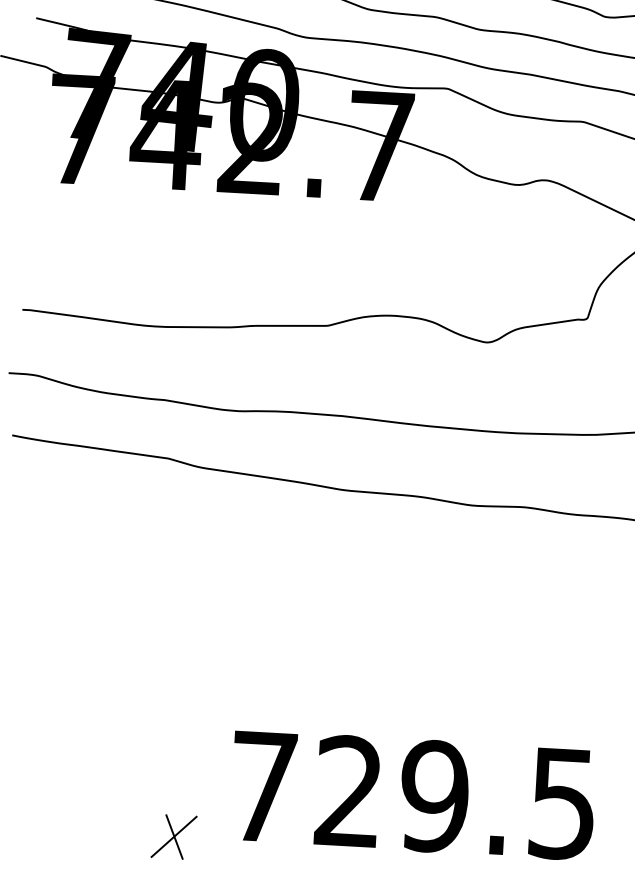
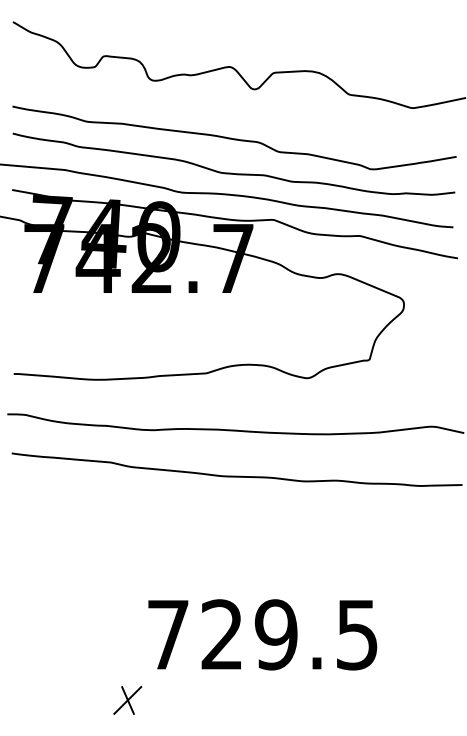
text: (412, 794) -> (262, 634), moved

